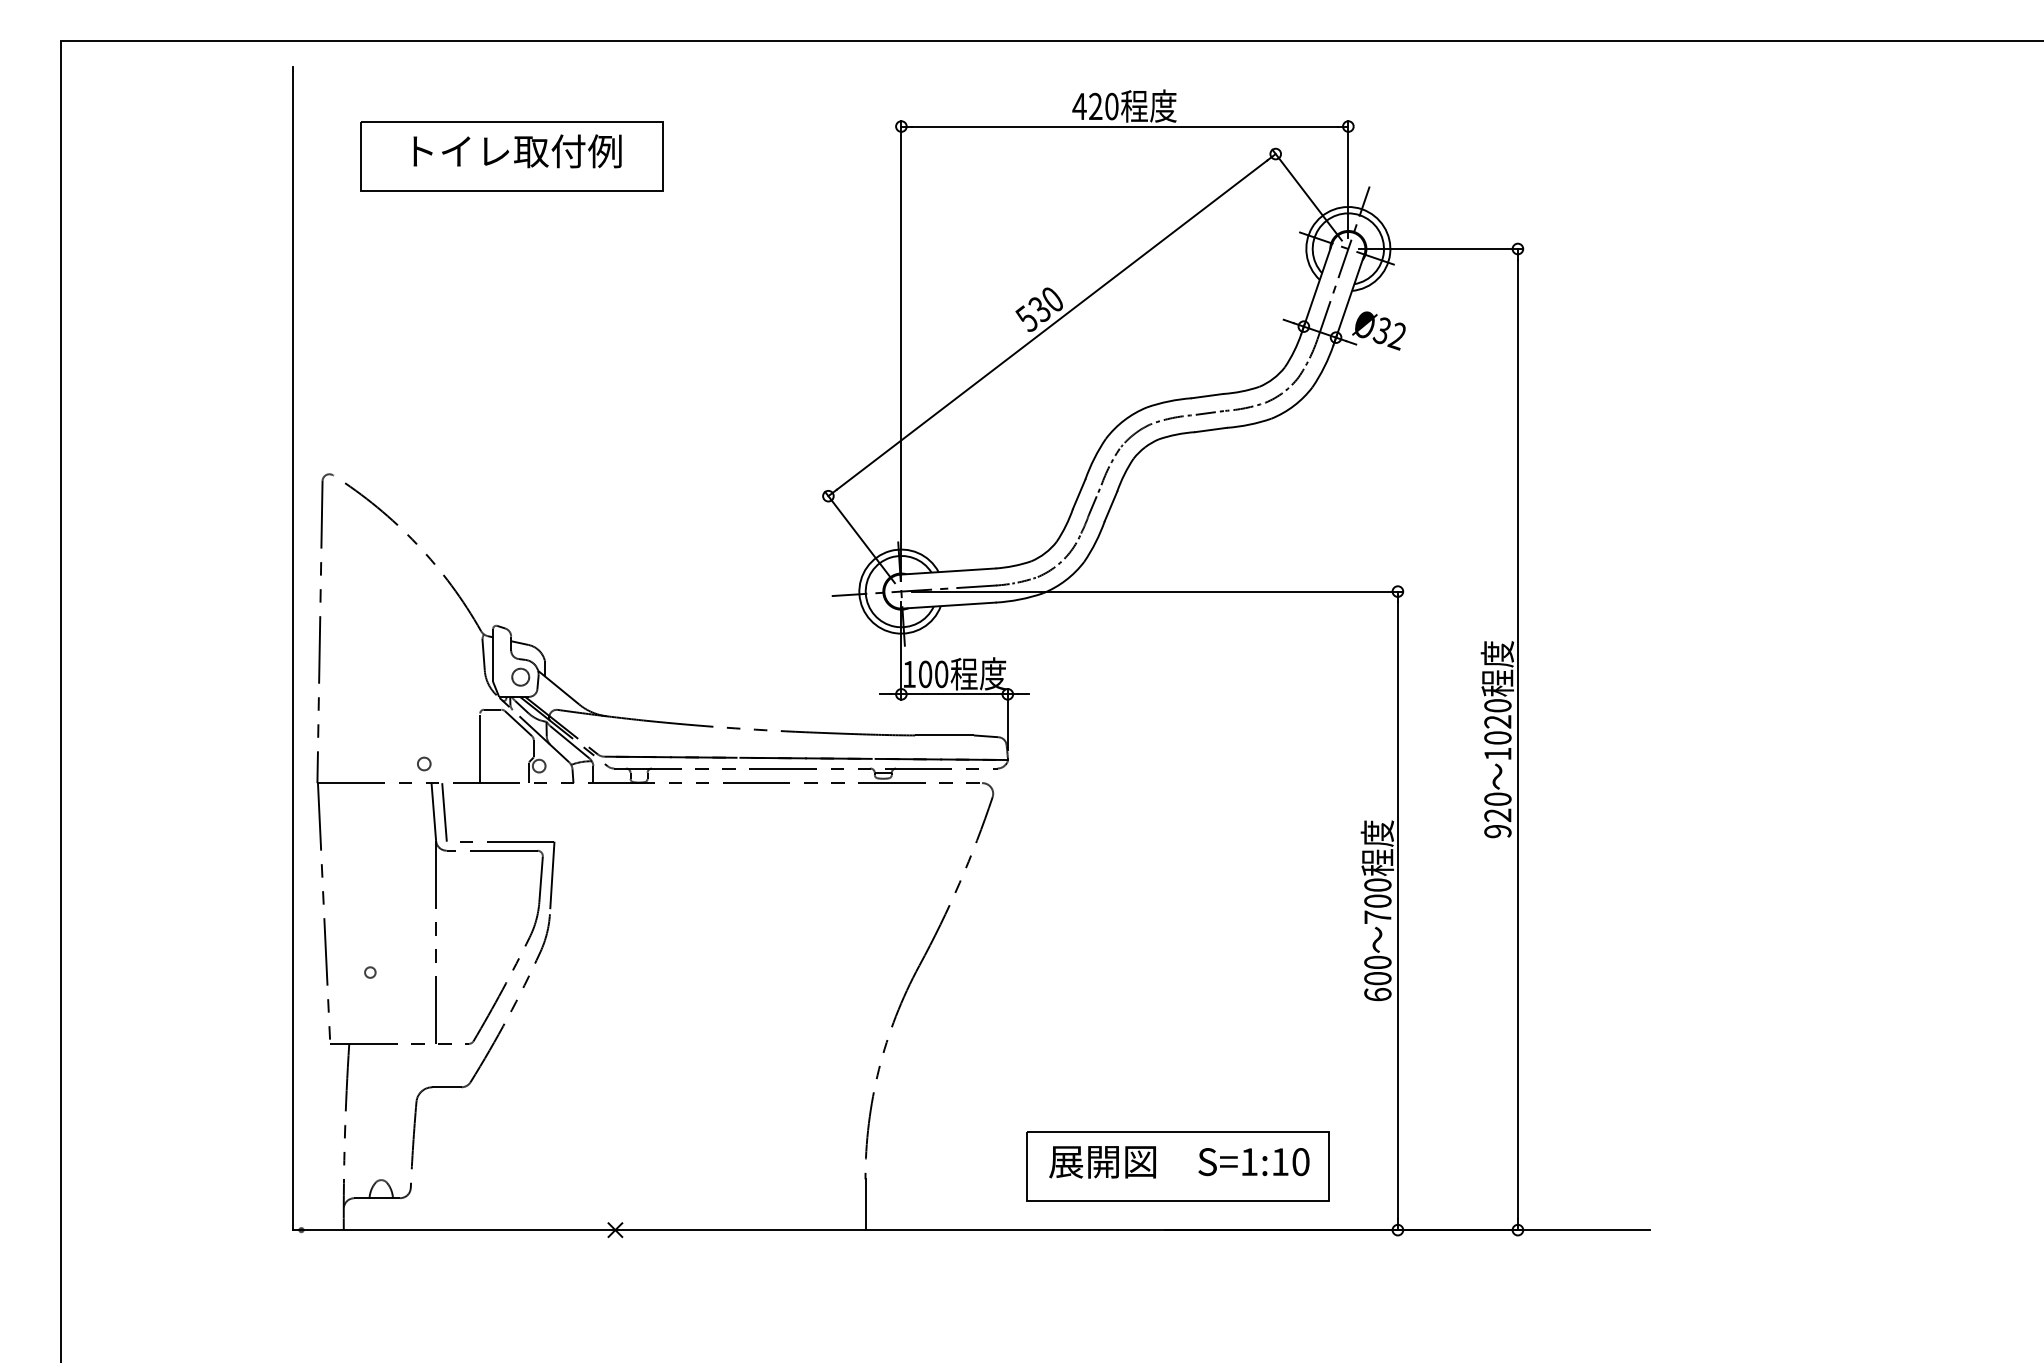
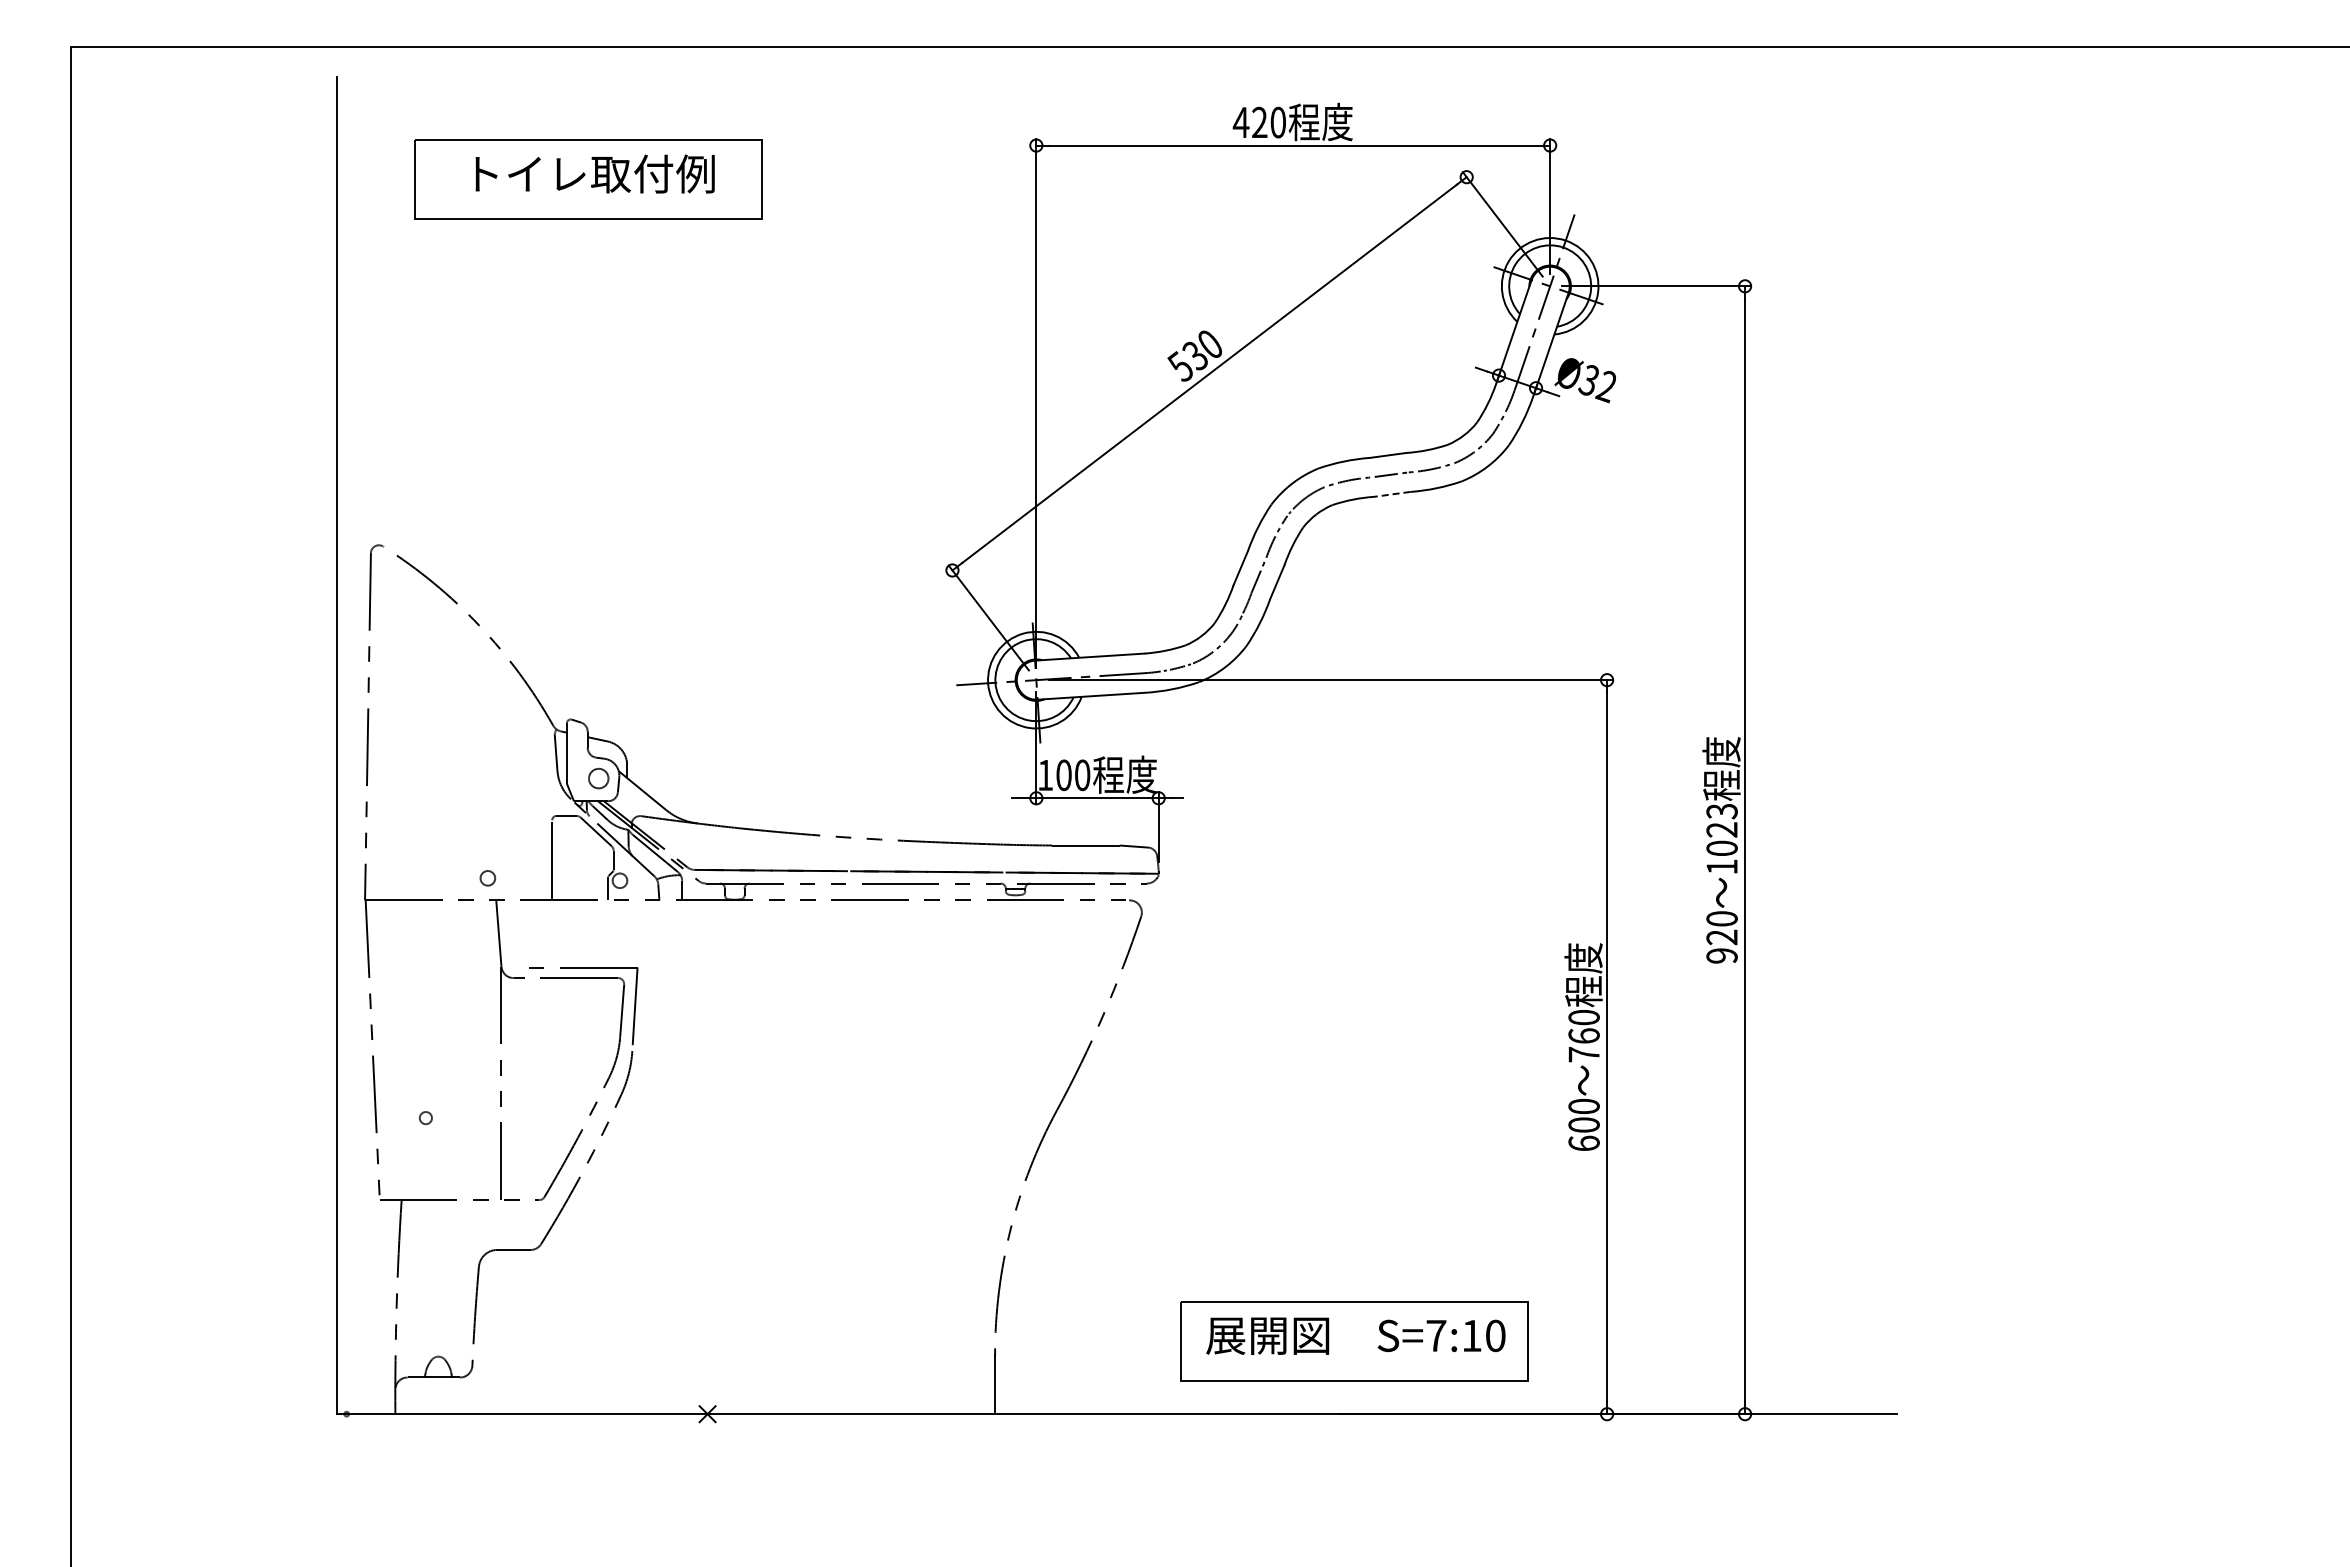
line: (1210, 430) -> (1391, 494), solid -> dashed
text: (1497, 705) -> (1721, 811), 1020 -> 1023
line: (443, 811) -> (510, 933), removed
text: (1377, 900) -> (1583, 1035), 700 -> 760
text: (1249, 1161) -> (1436, 1335), S=1:10 -> S=7:10

